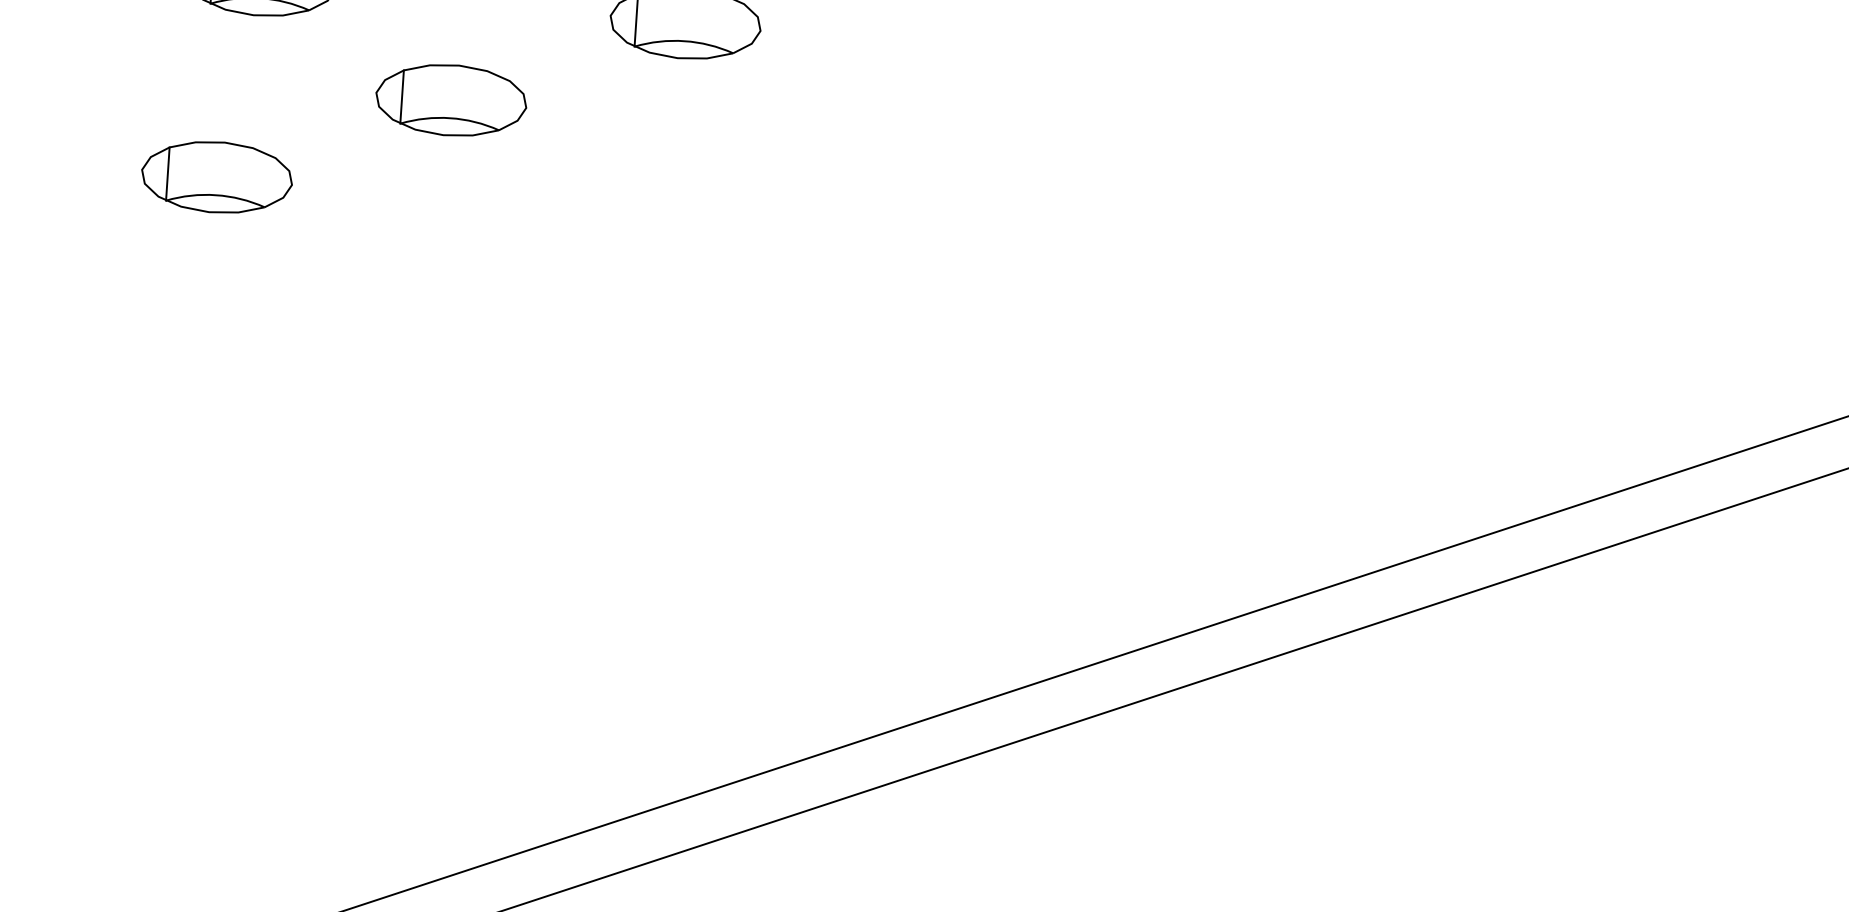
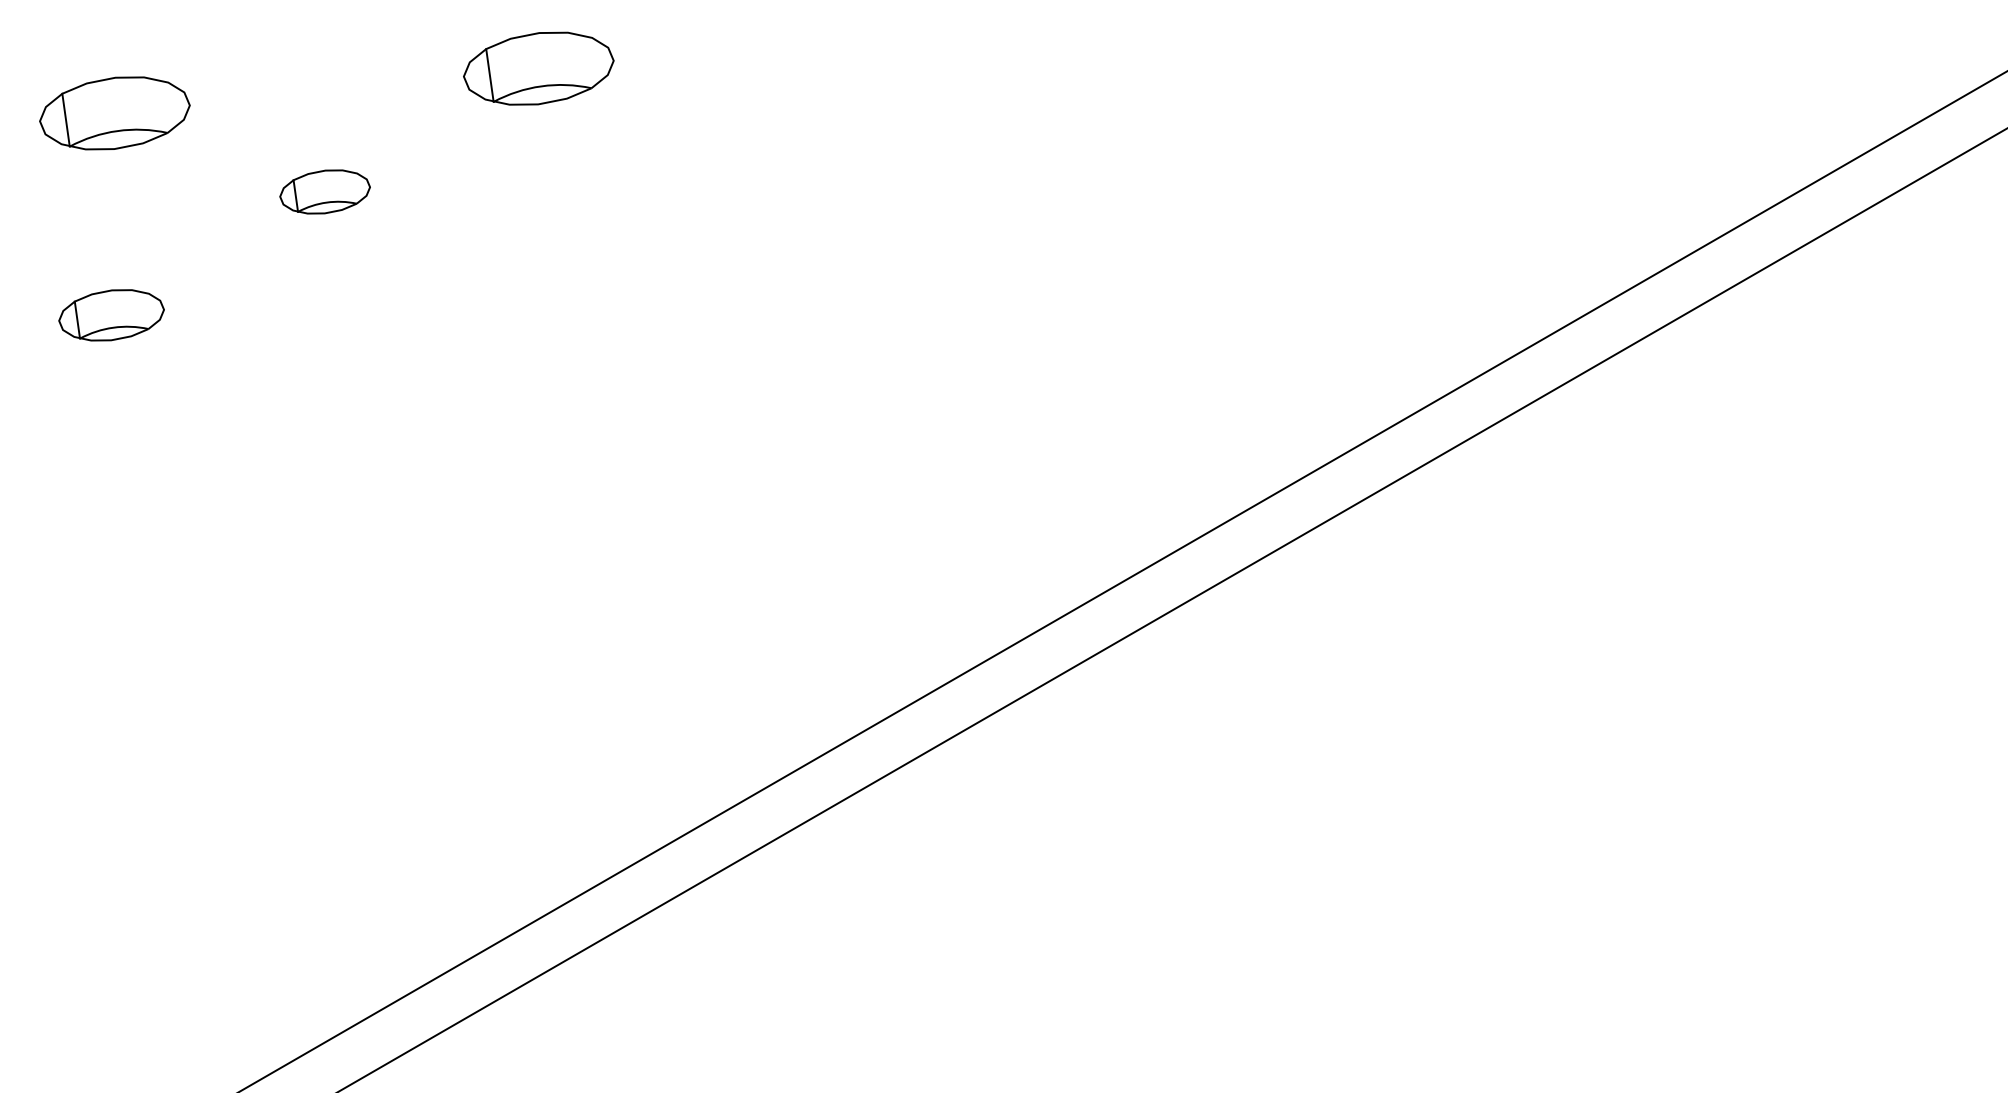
part: (450, 99) -> (324, 191), size x0.6
part: (216, 177) -> (111, 315), size x0.7

